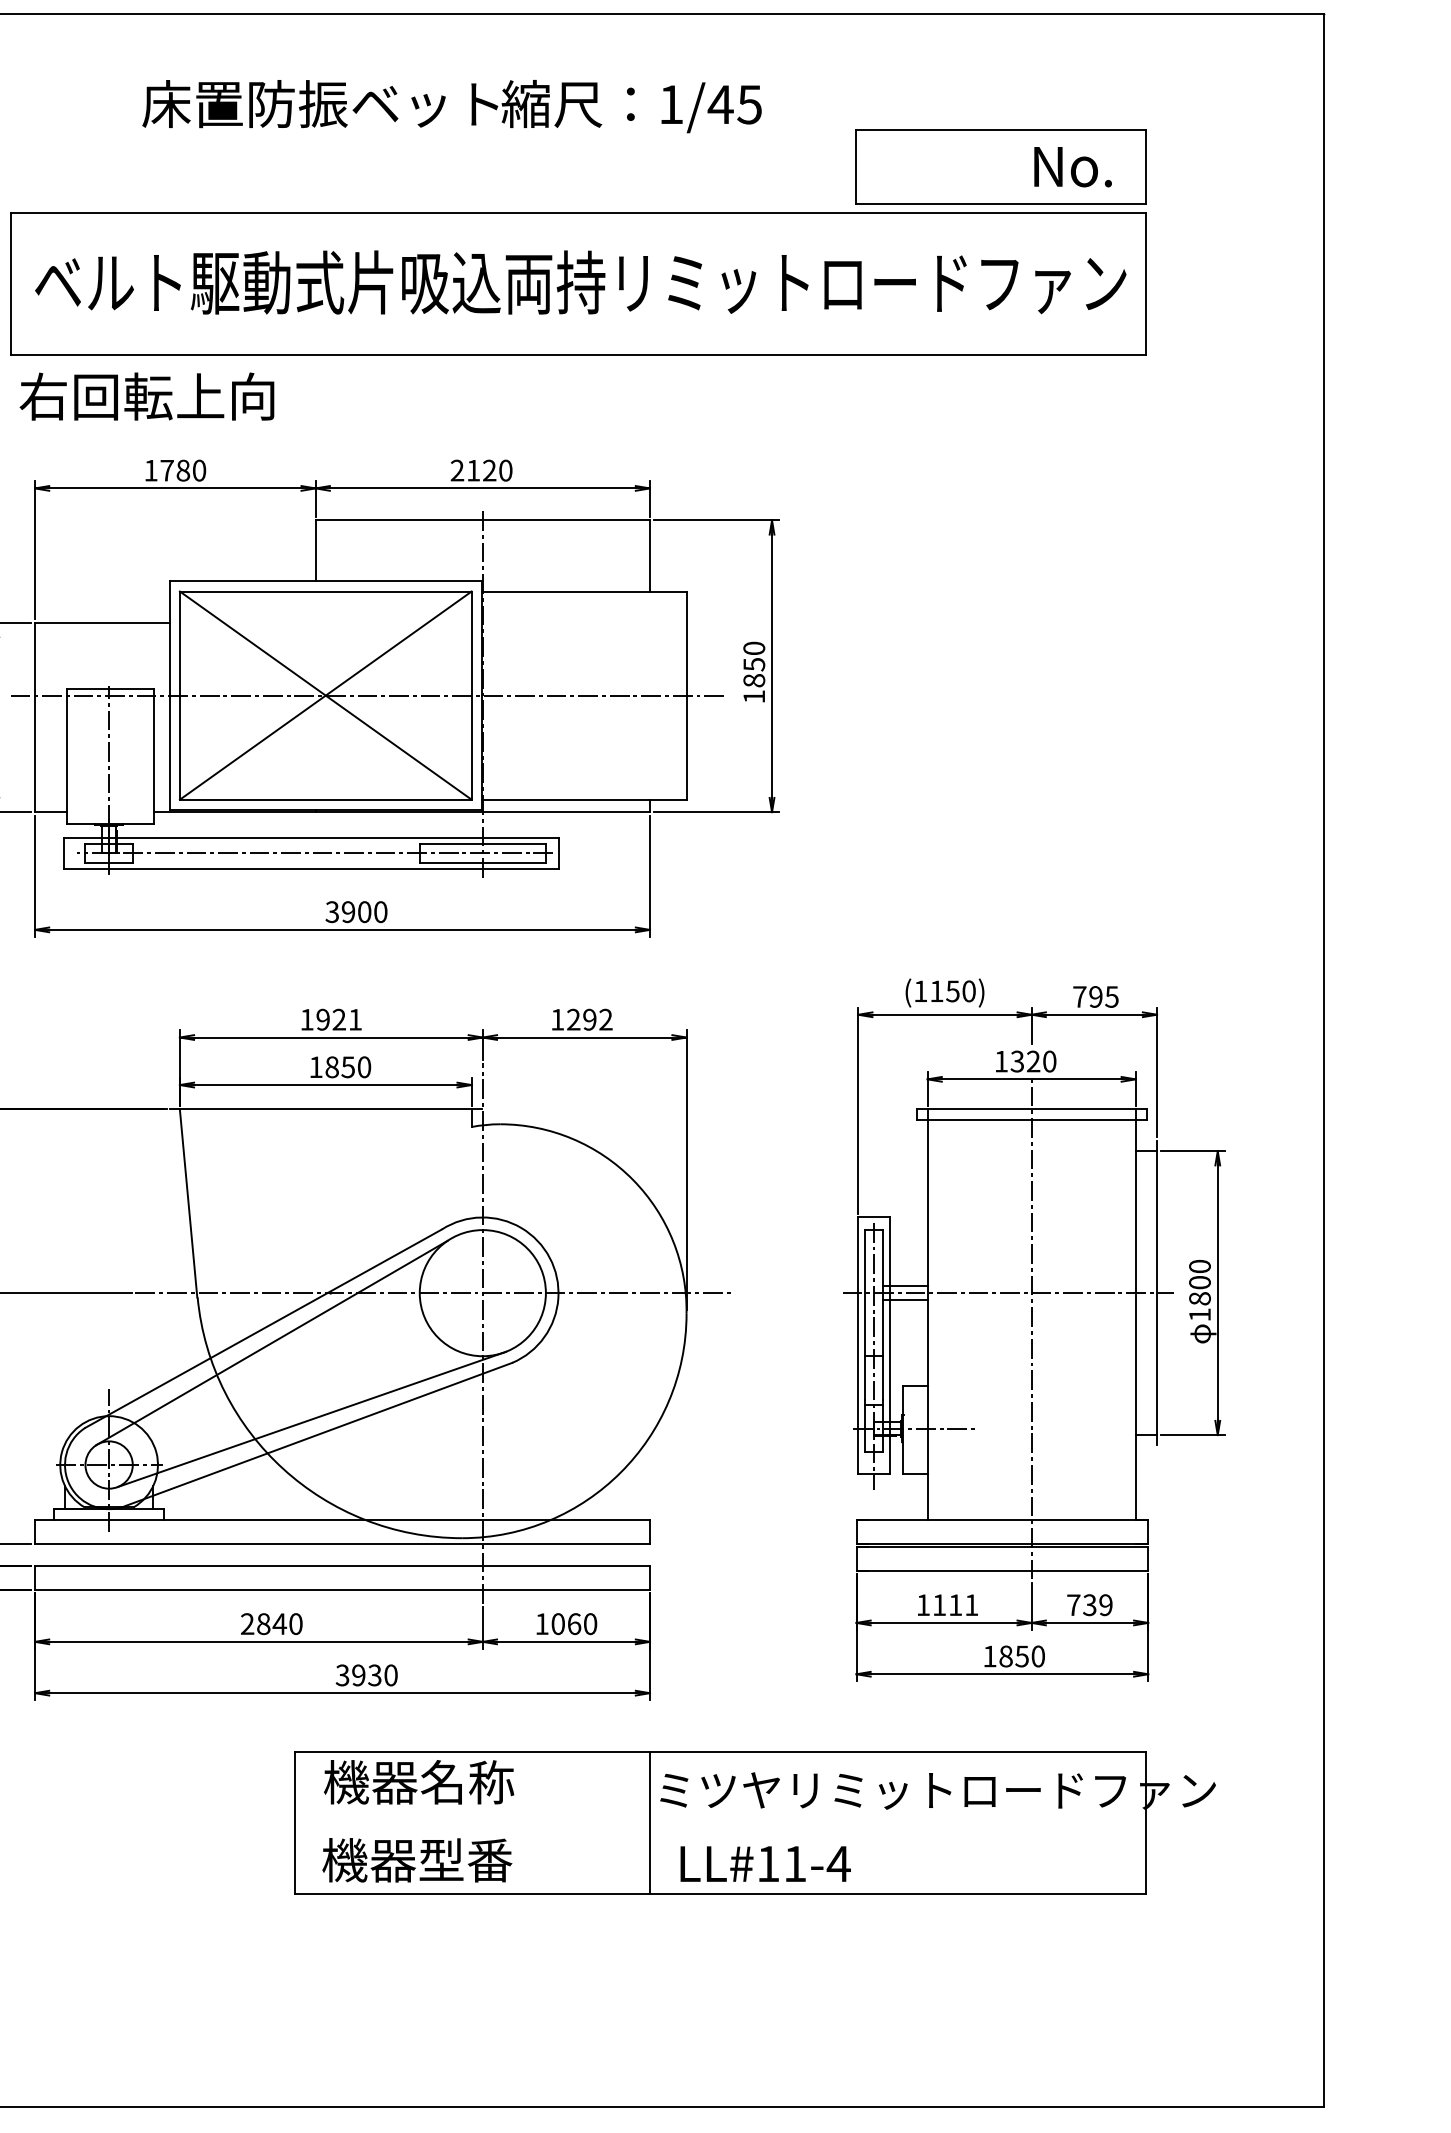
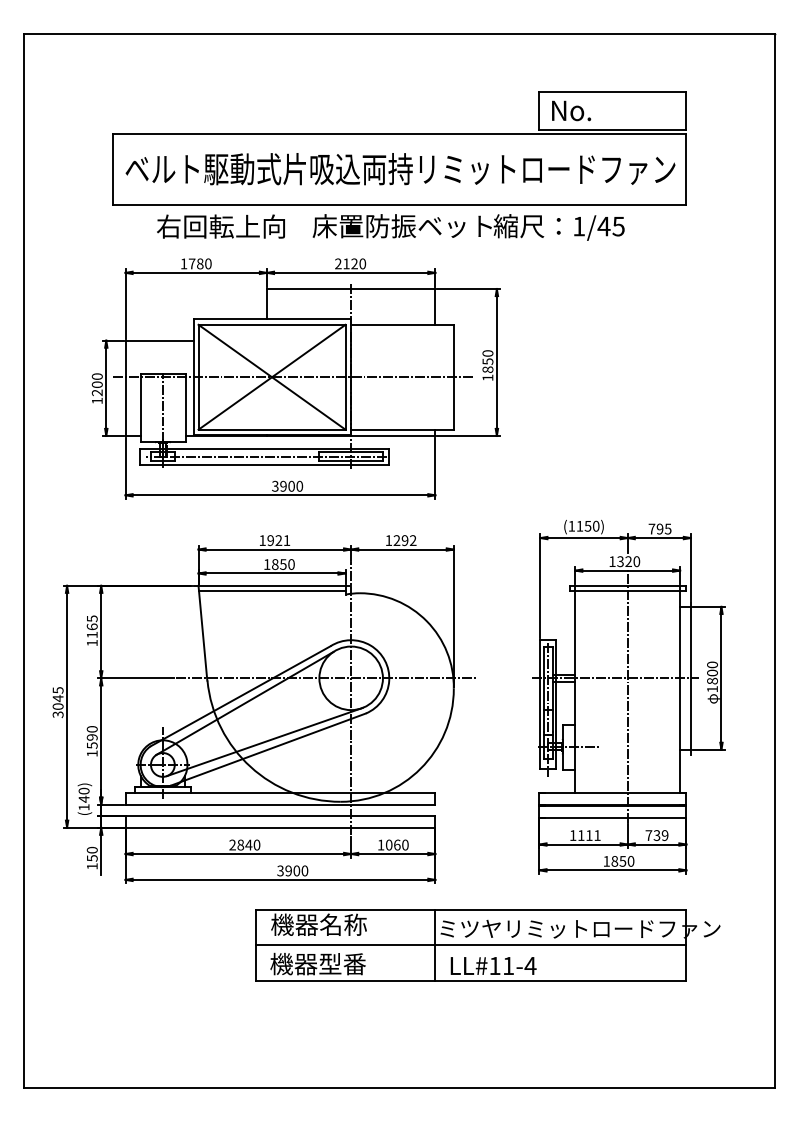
text: (451, 106) -> (468, 227), moved
text: (1072, 166) -> (571, 110), moved
text: (146, 396) -> (220, 226), moved
line: (326, 1118) -> (272, 590), added
text: (374, 1674) -> (296, 870), 3930 -> 3900
line: (719, 1823) -> (470, 945), added

